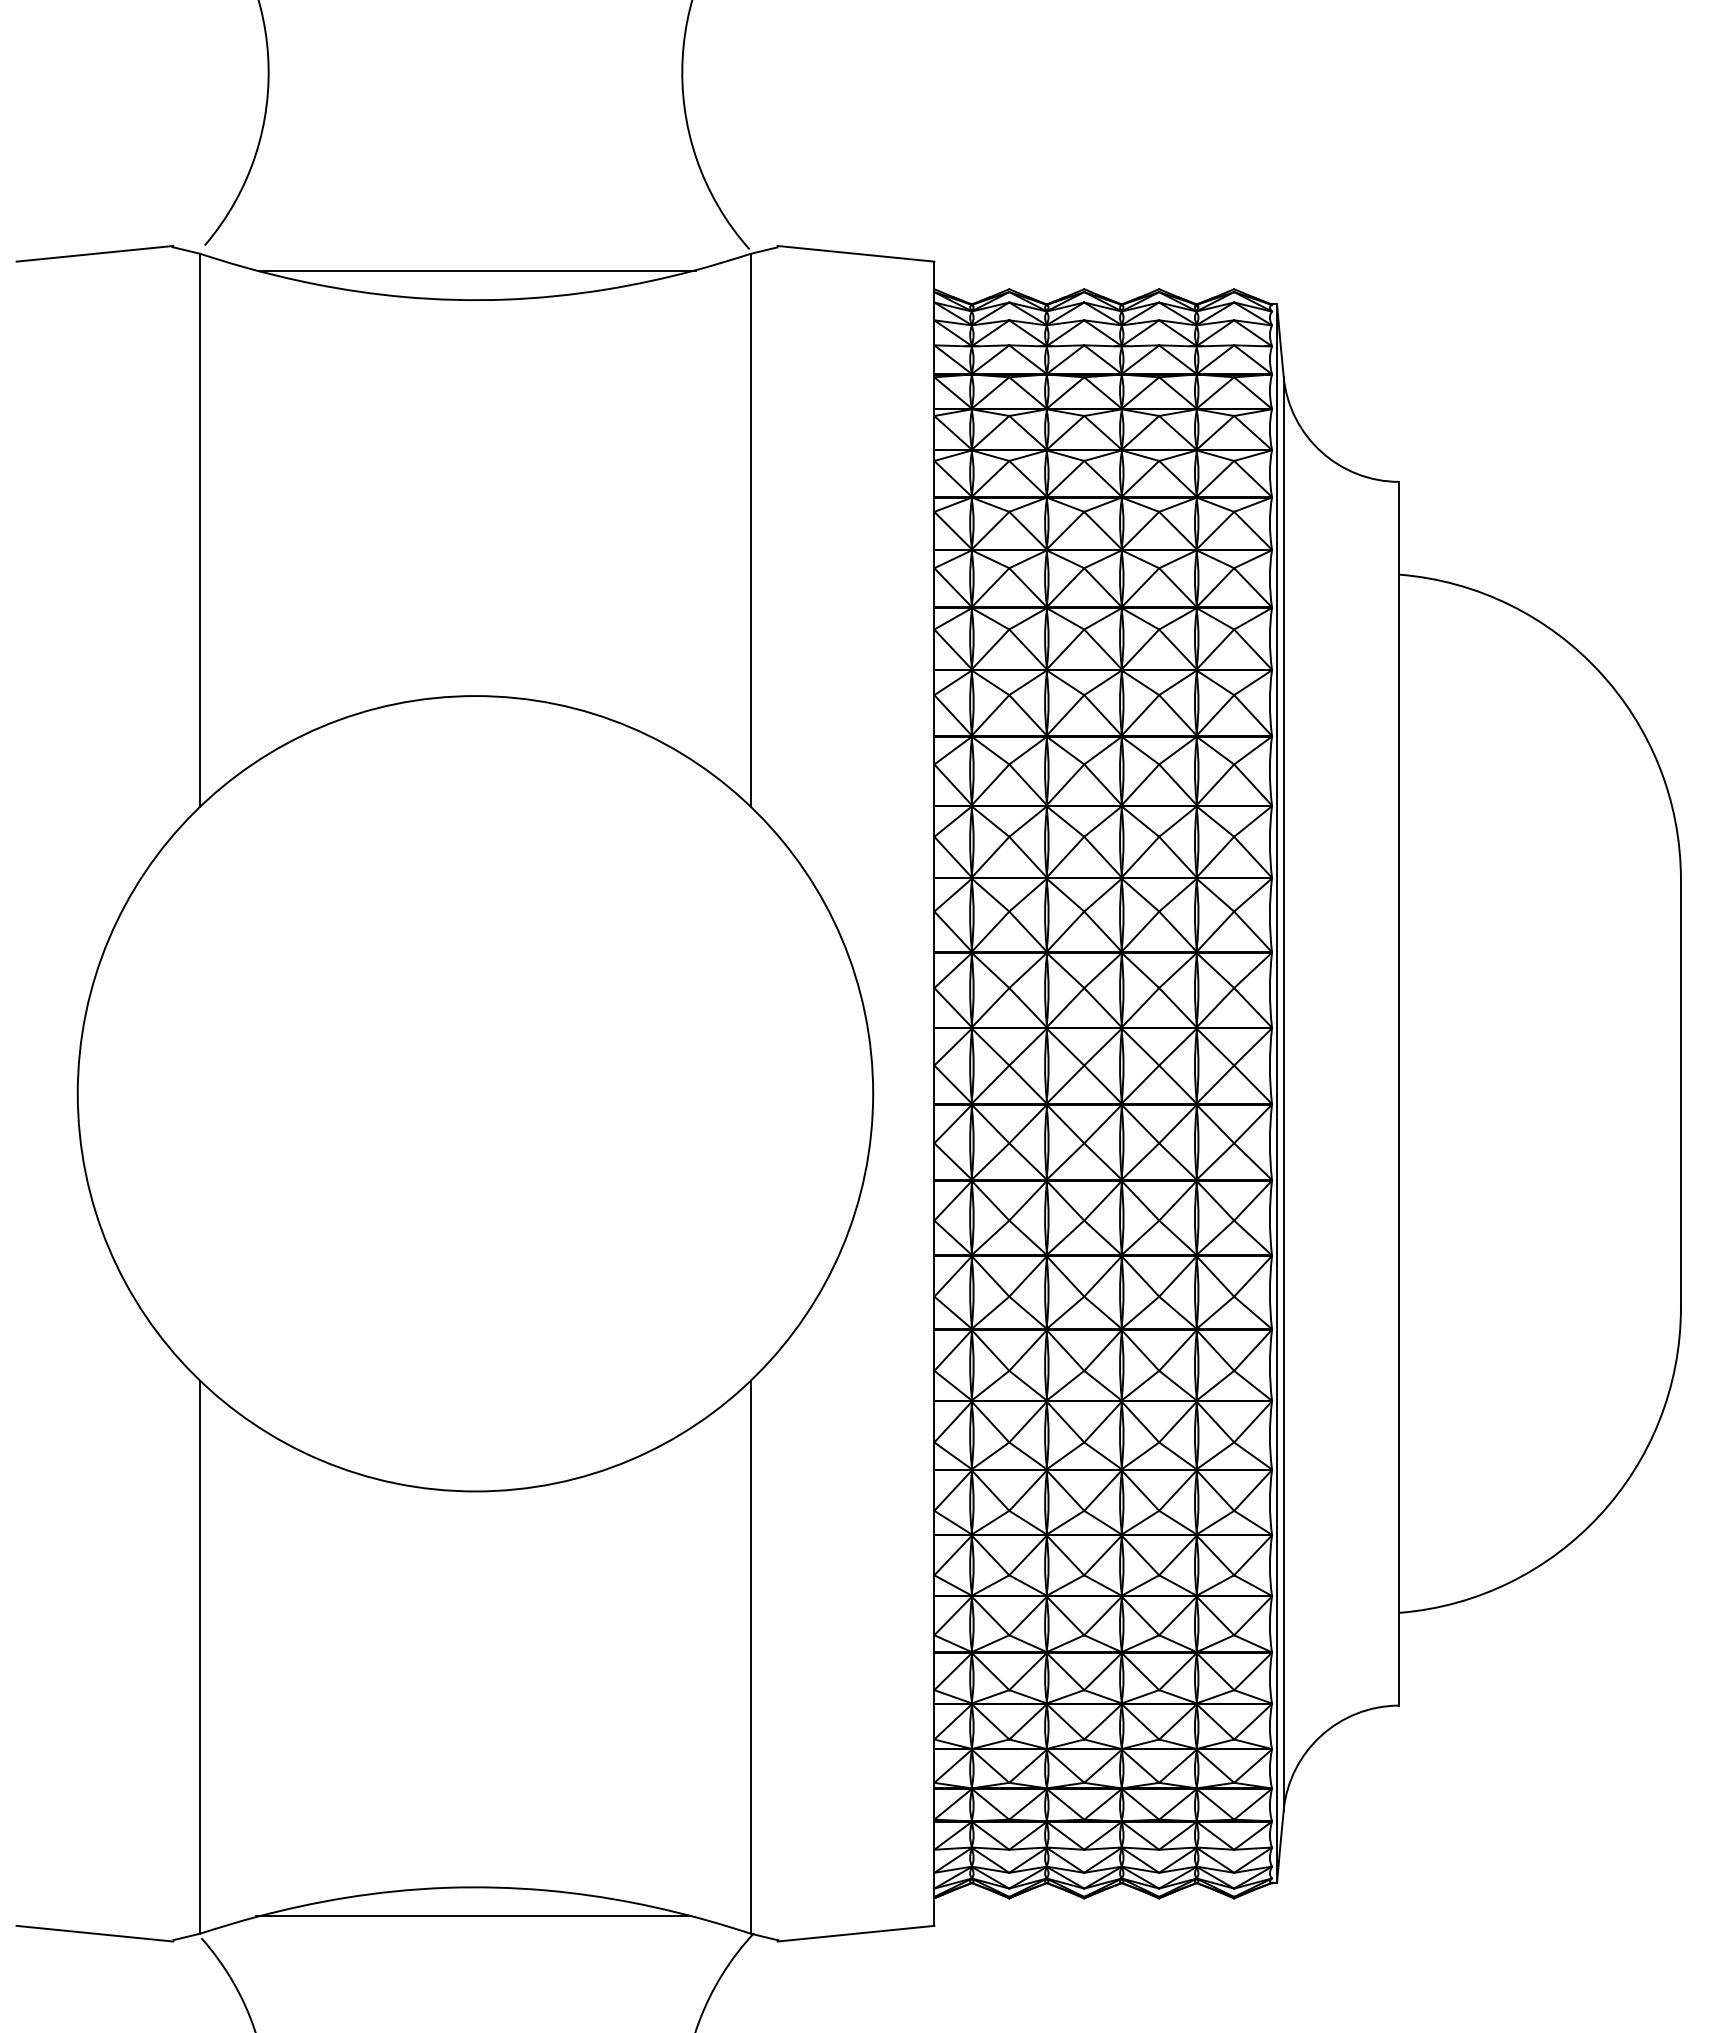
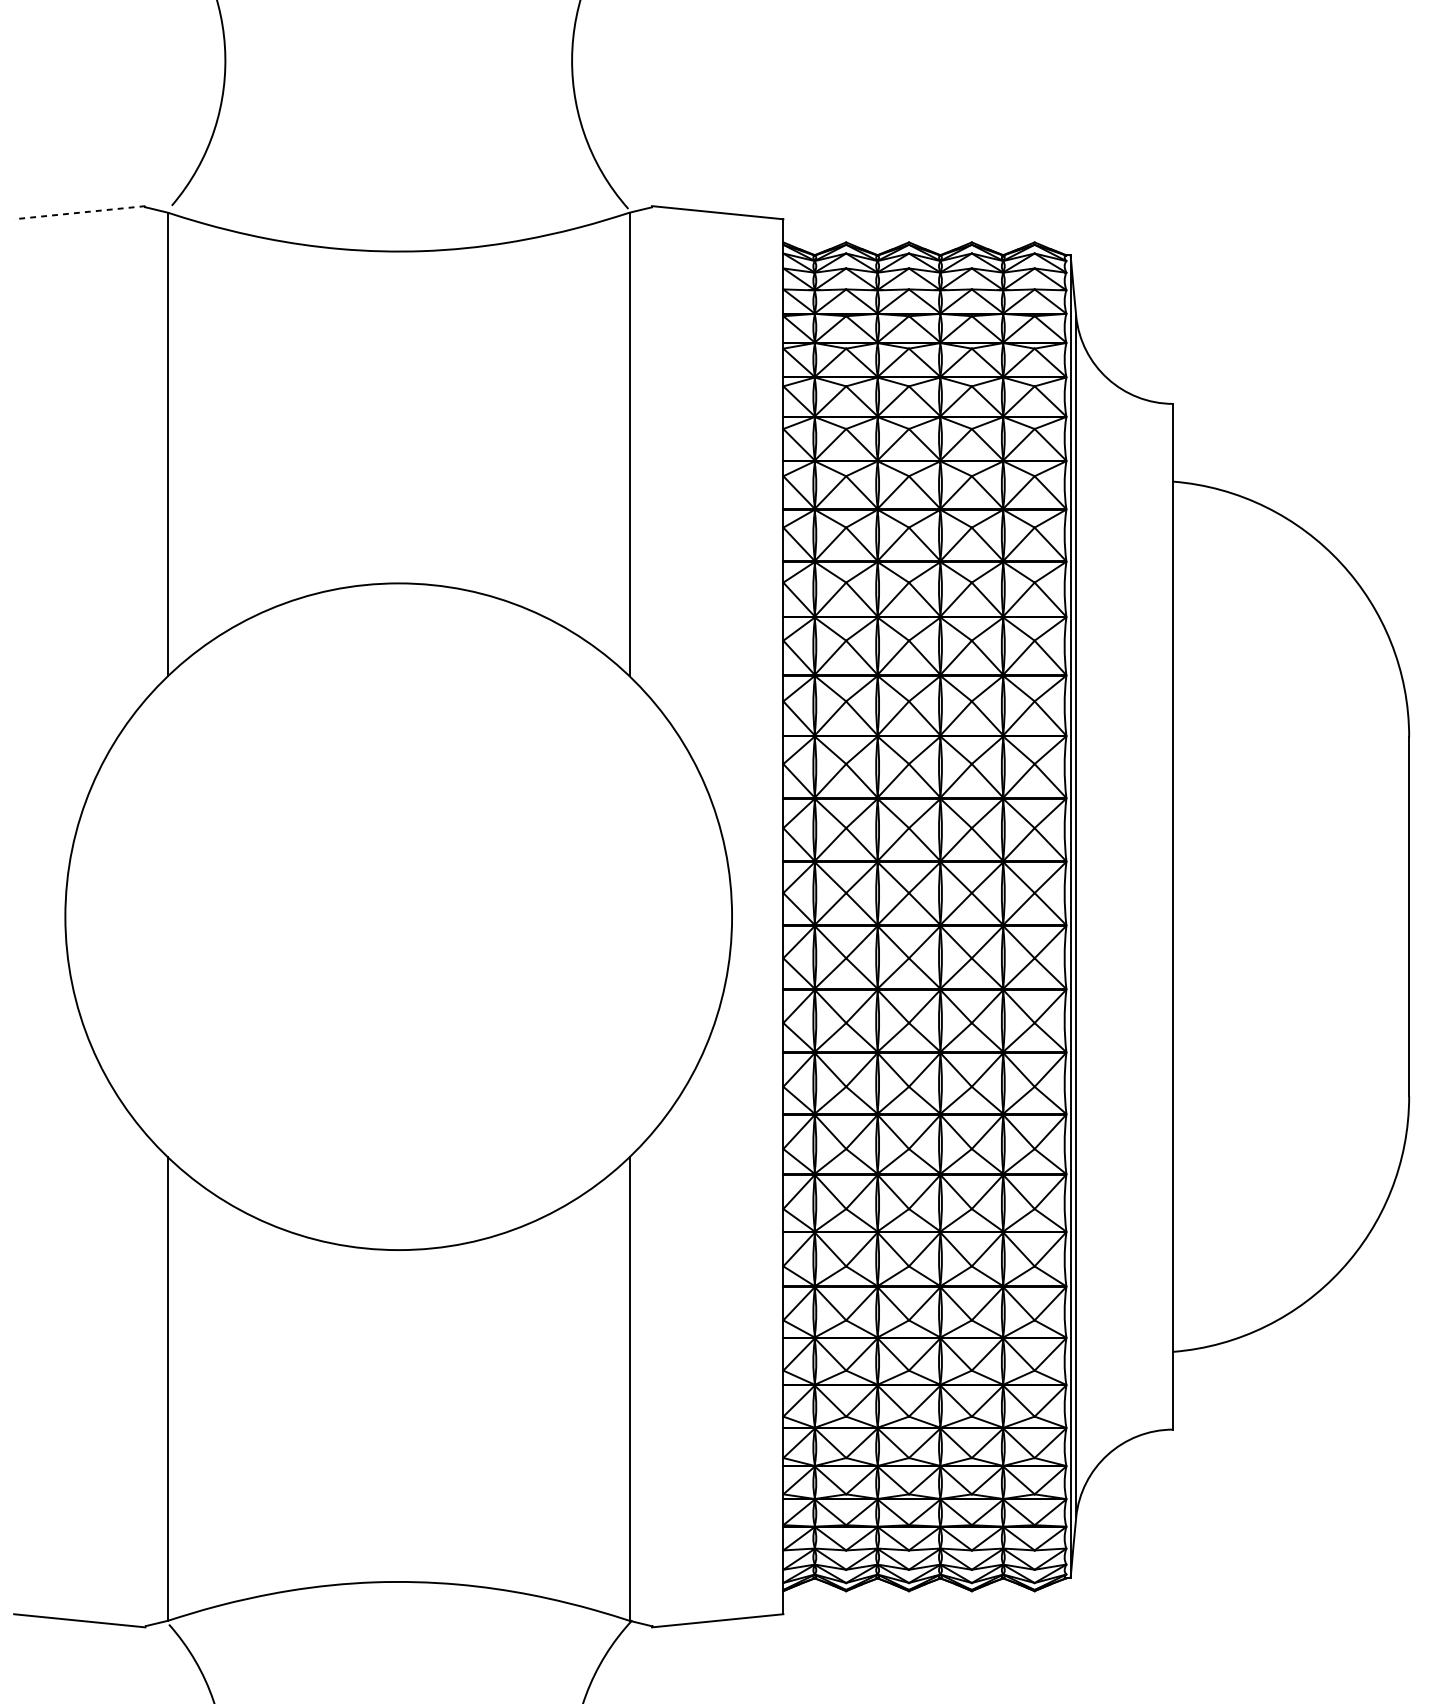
line: (94, 253) -> (79, 212), solid -> dashed
line: (477, 271) -> (400, 227), removed
line: (473, 1916) -> (397, 1606), removed

